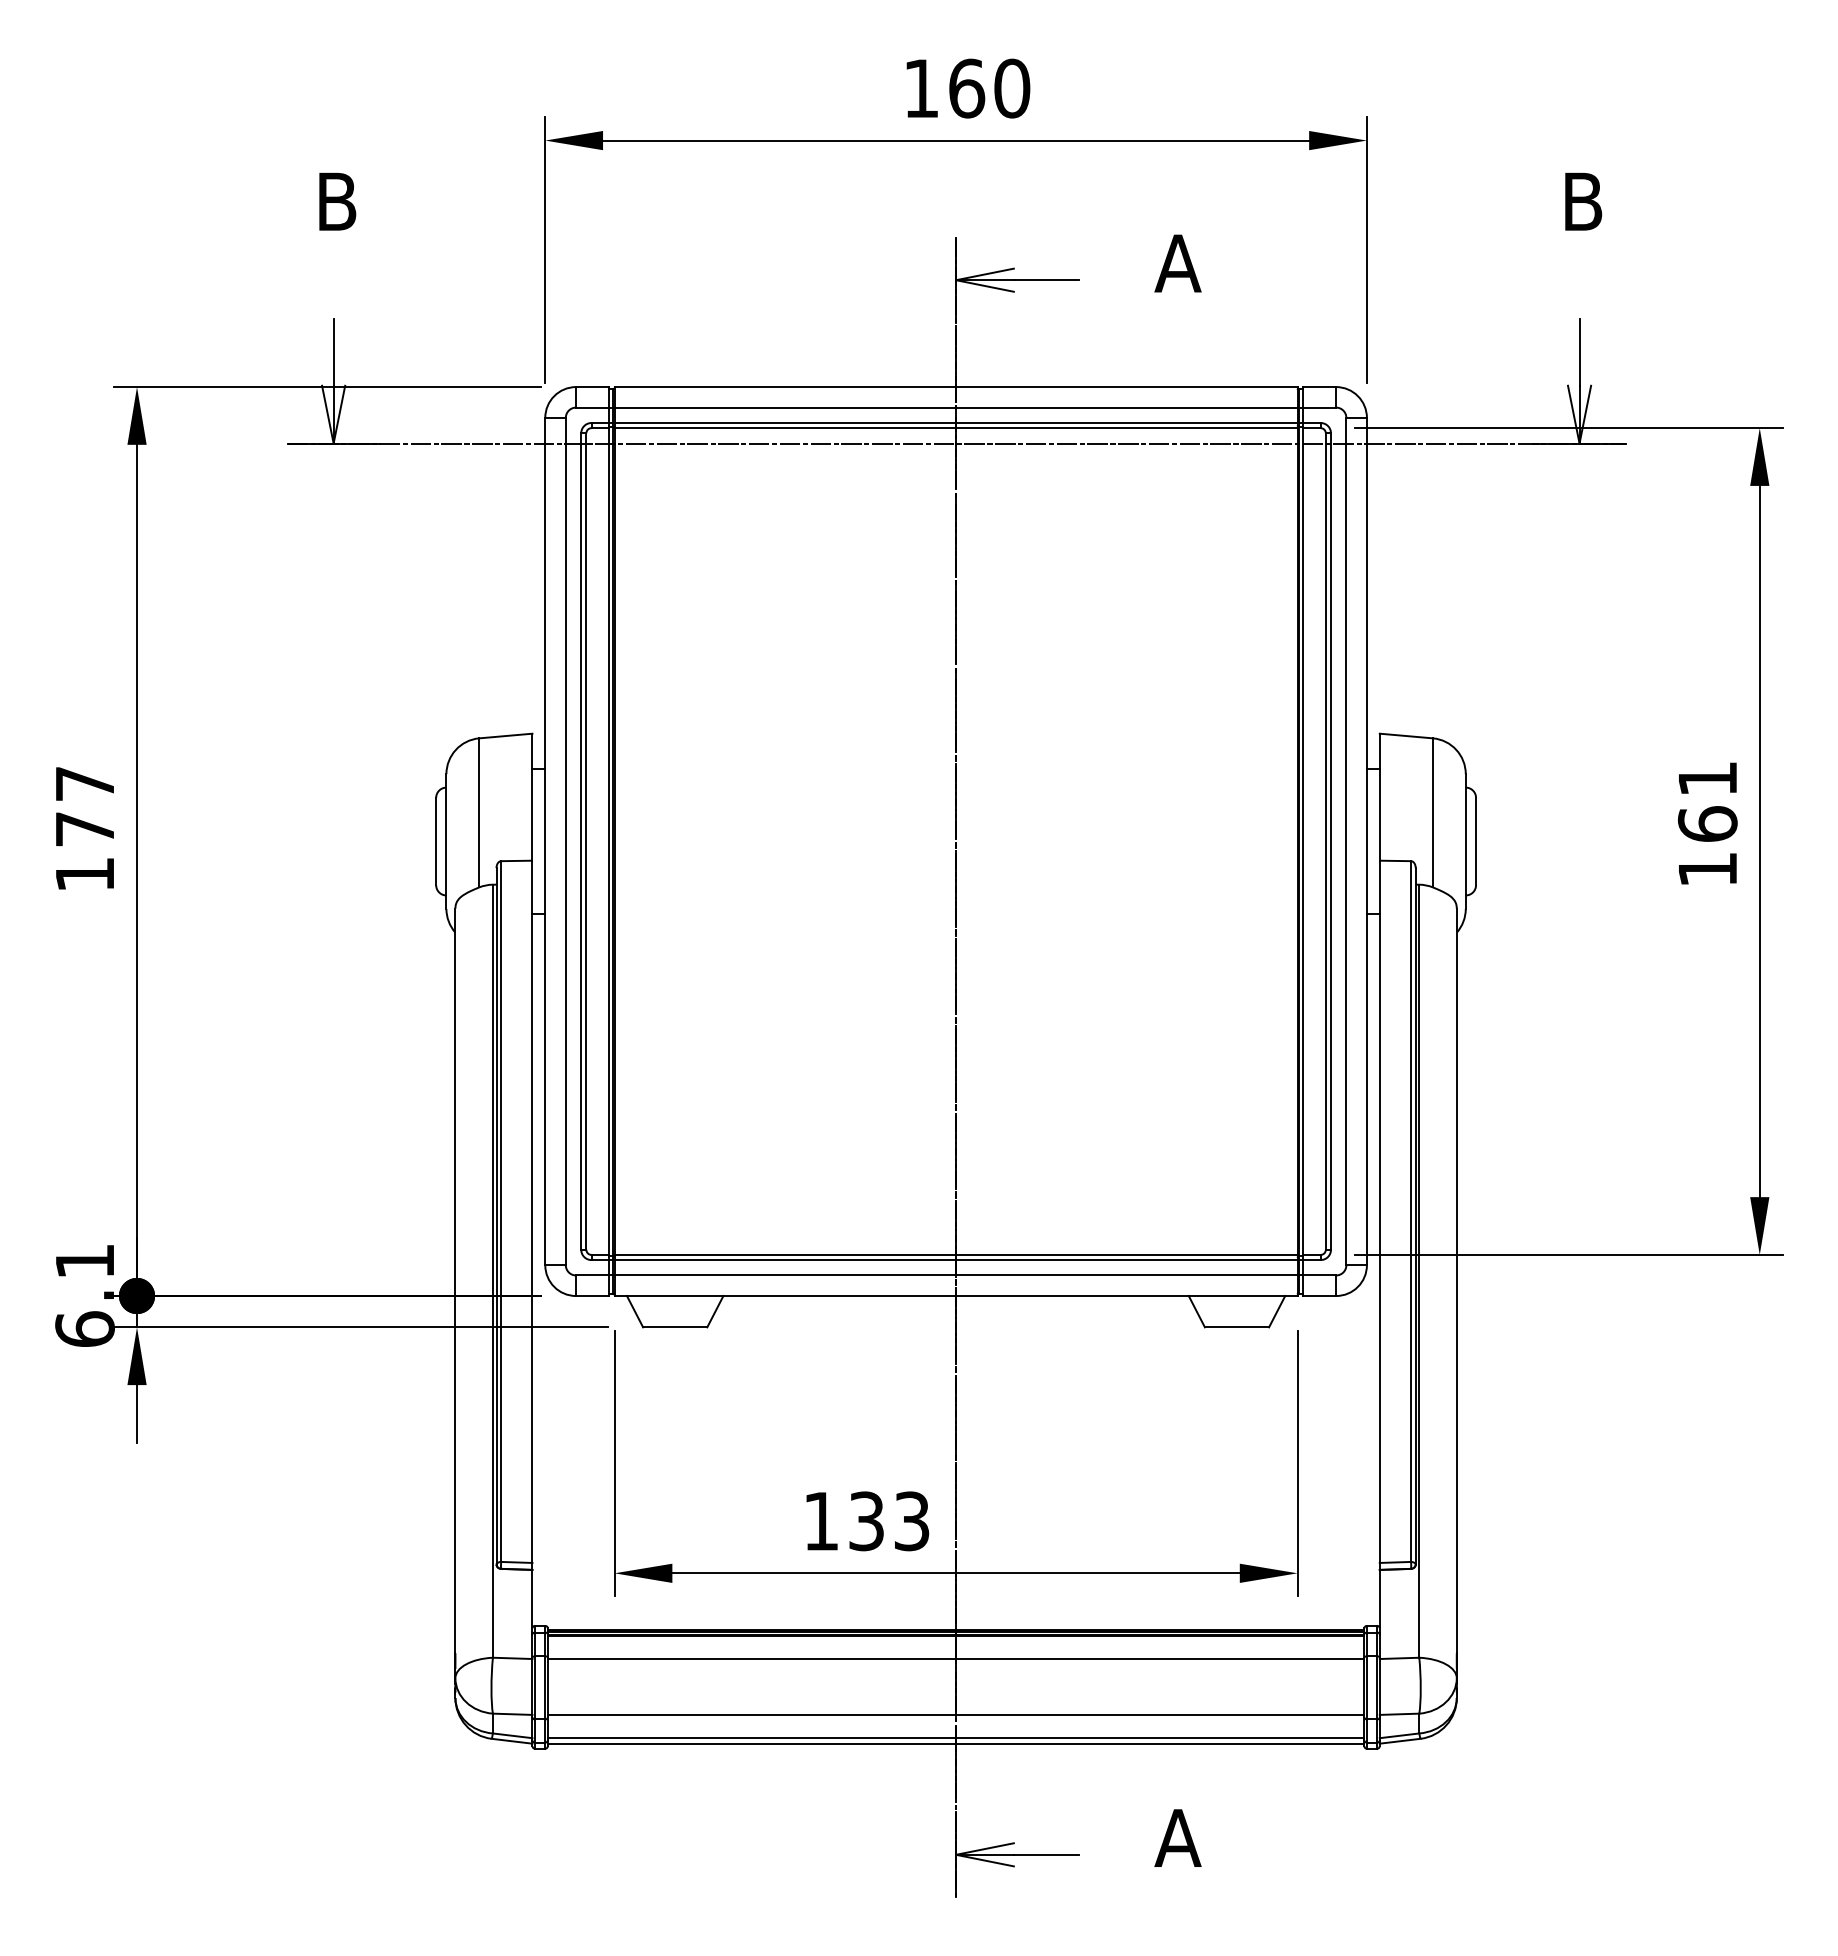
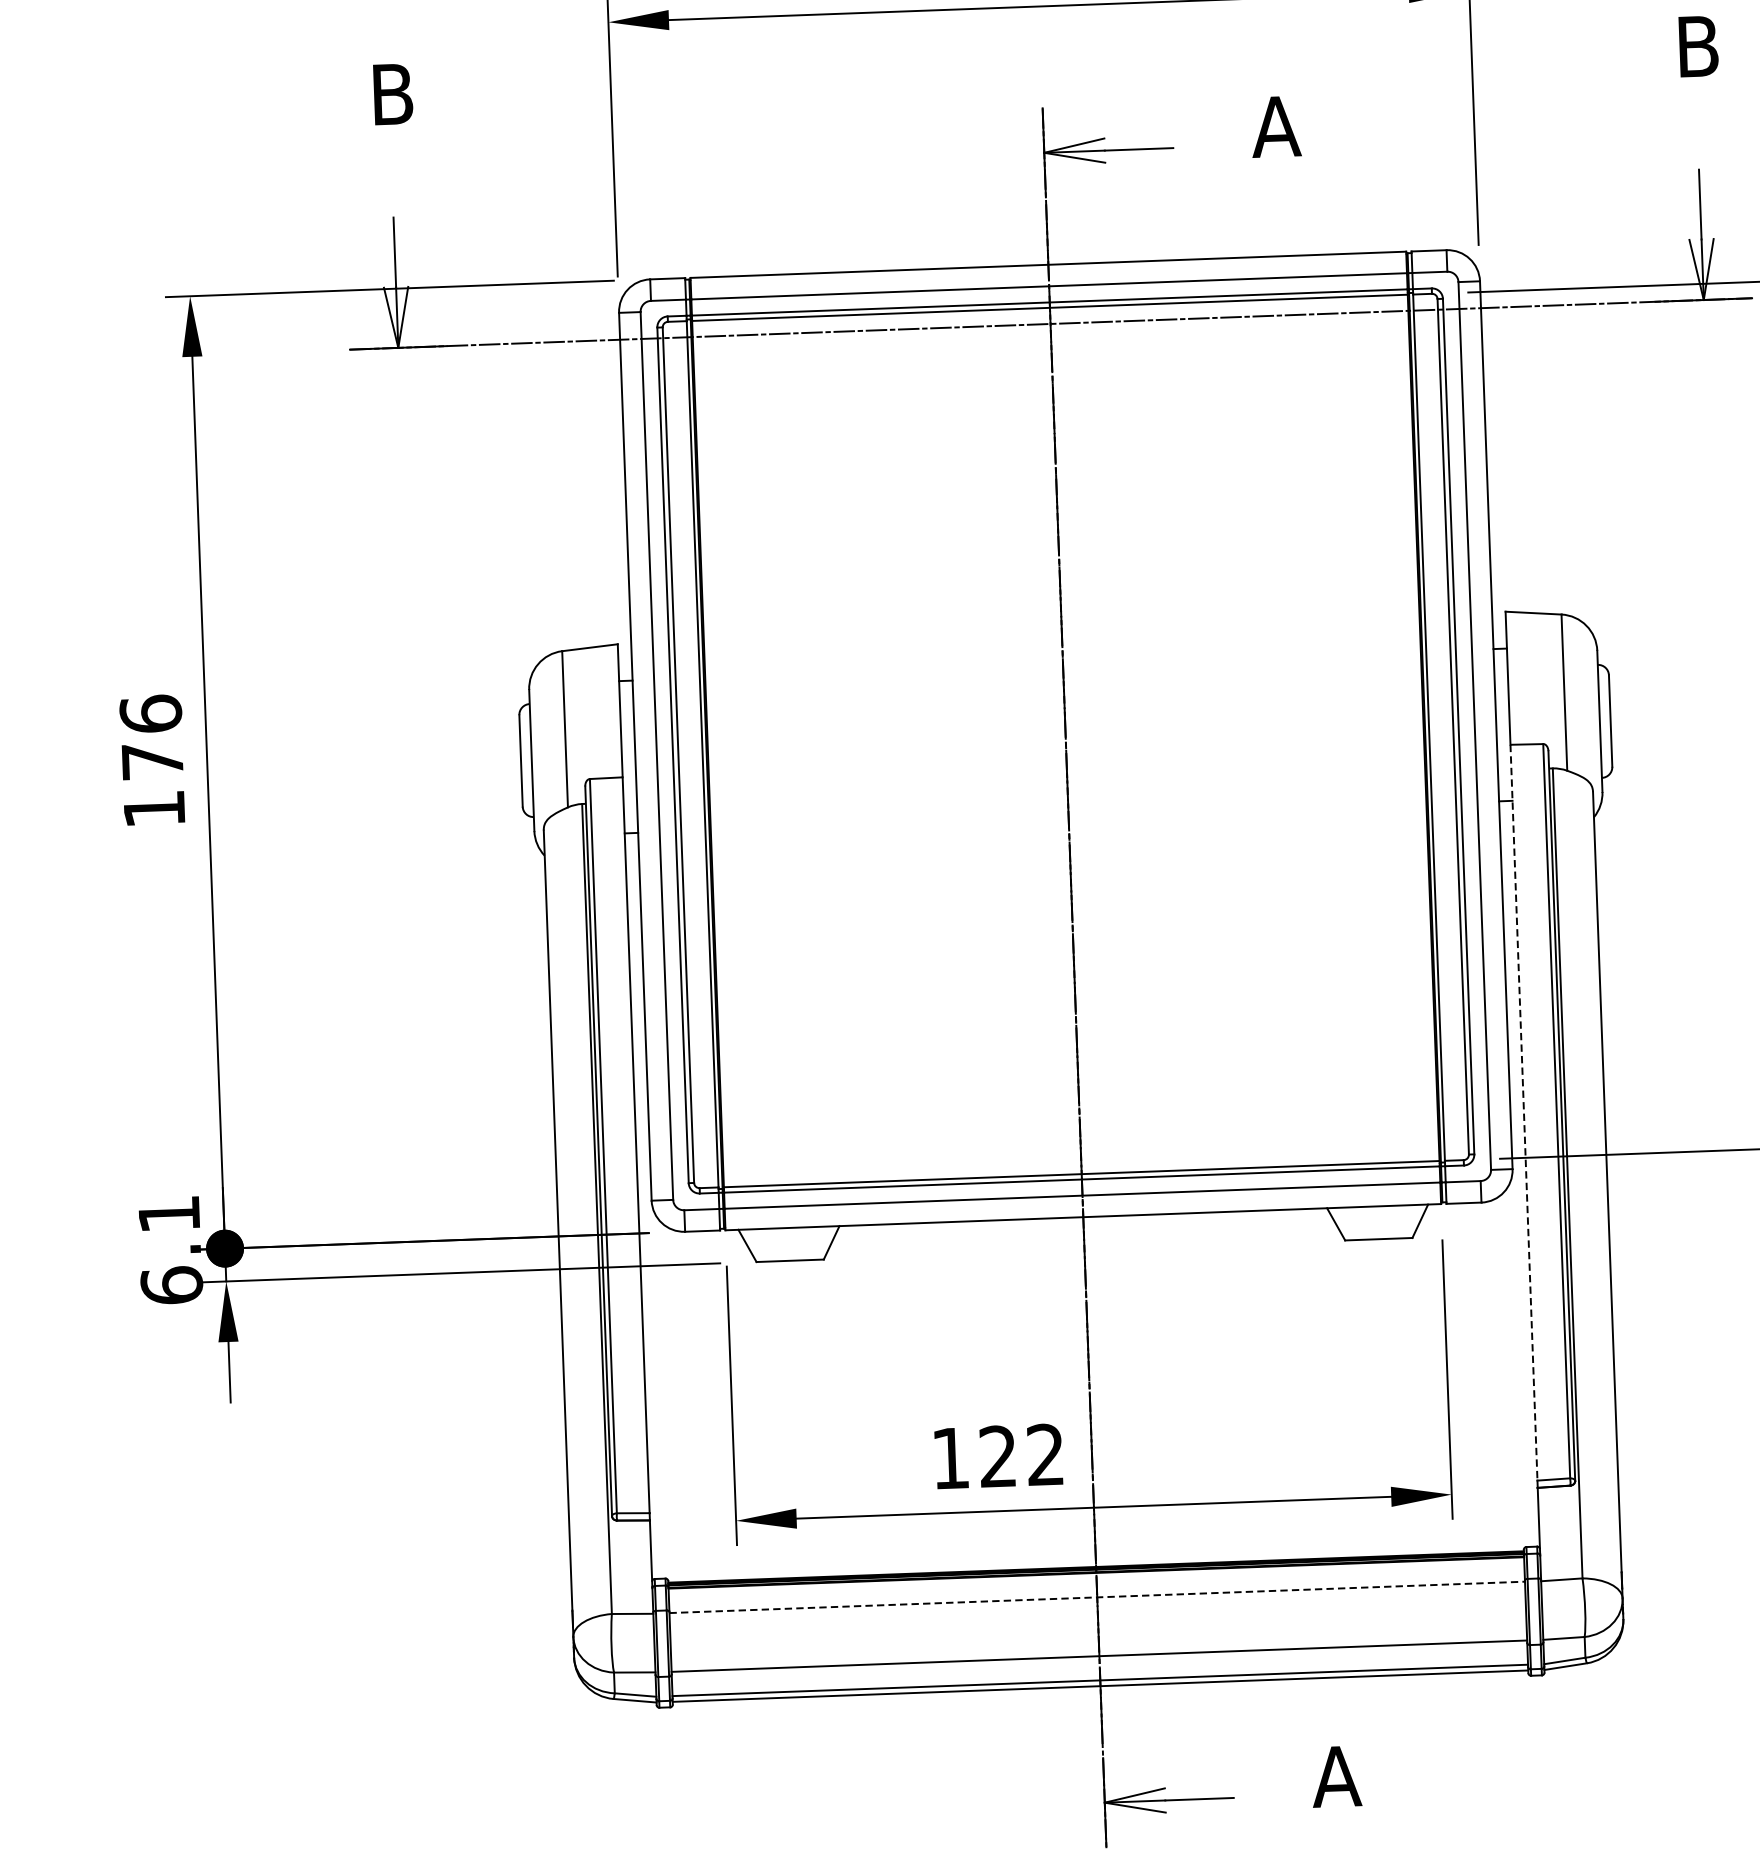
text: (84, 783) -> (150, 713), 177 -> 176
line: (1379, 1212) -> (1523, 1113), solid -> dashed
text: (889, 1521) -> (1022, 1456), 133 -> 122
line: (956, 1658) -> (1097, 1596), solid -> dashed

